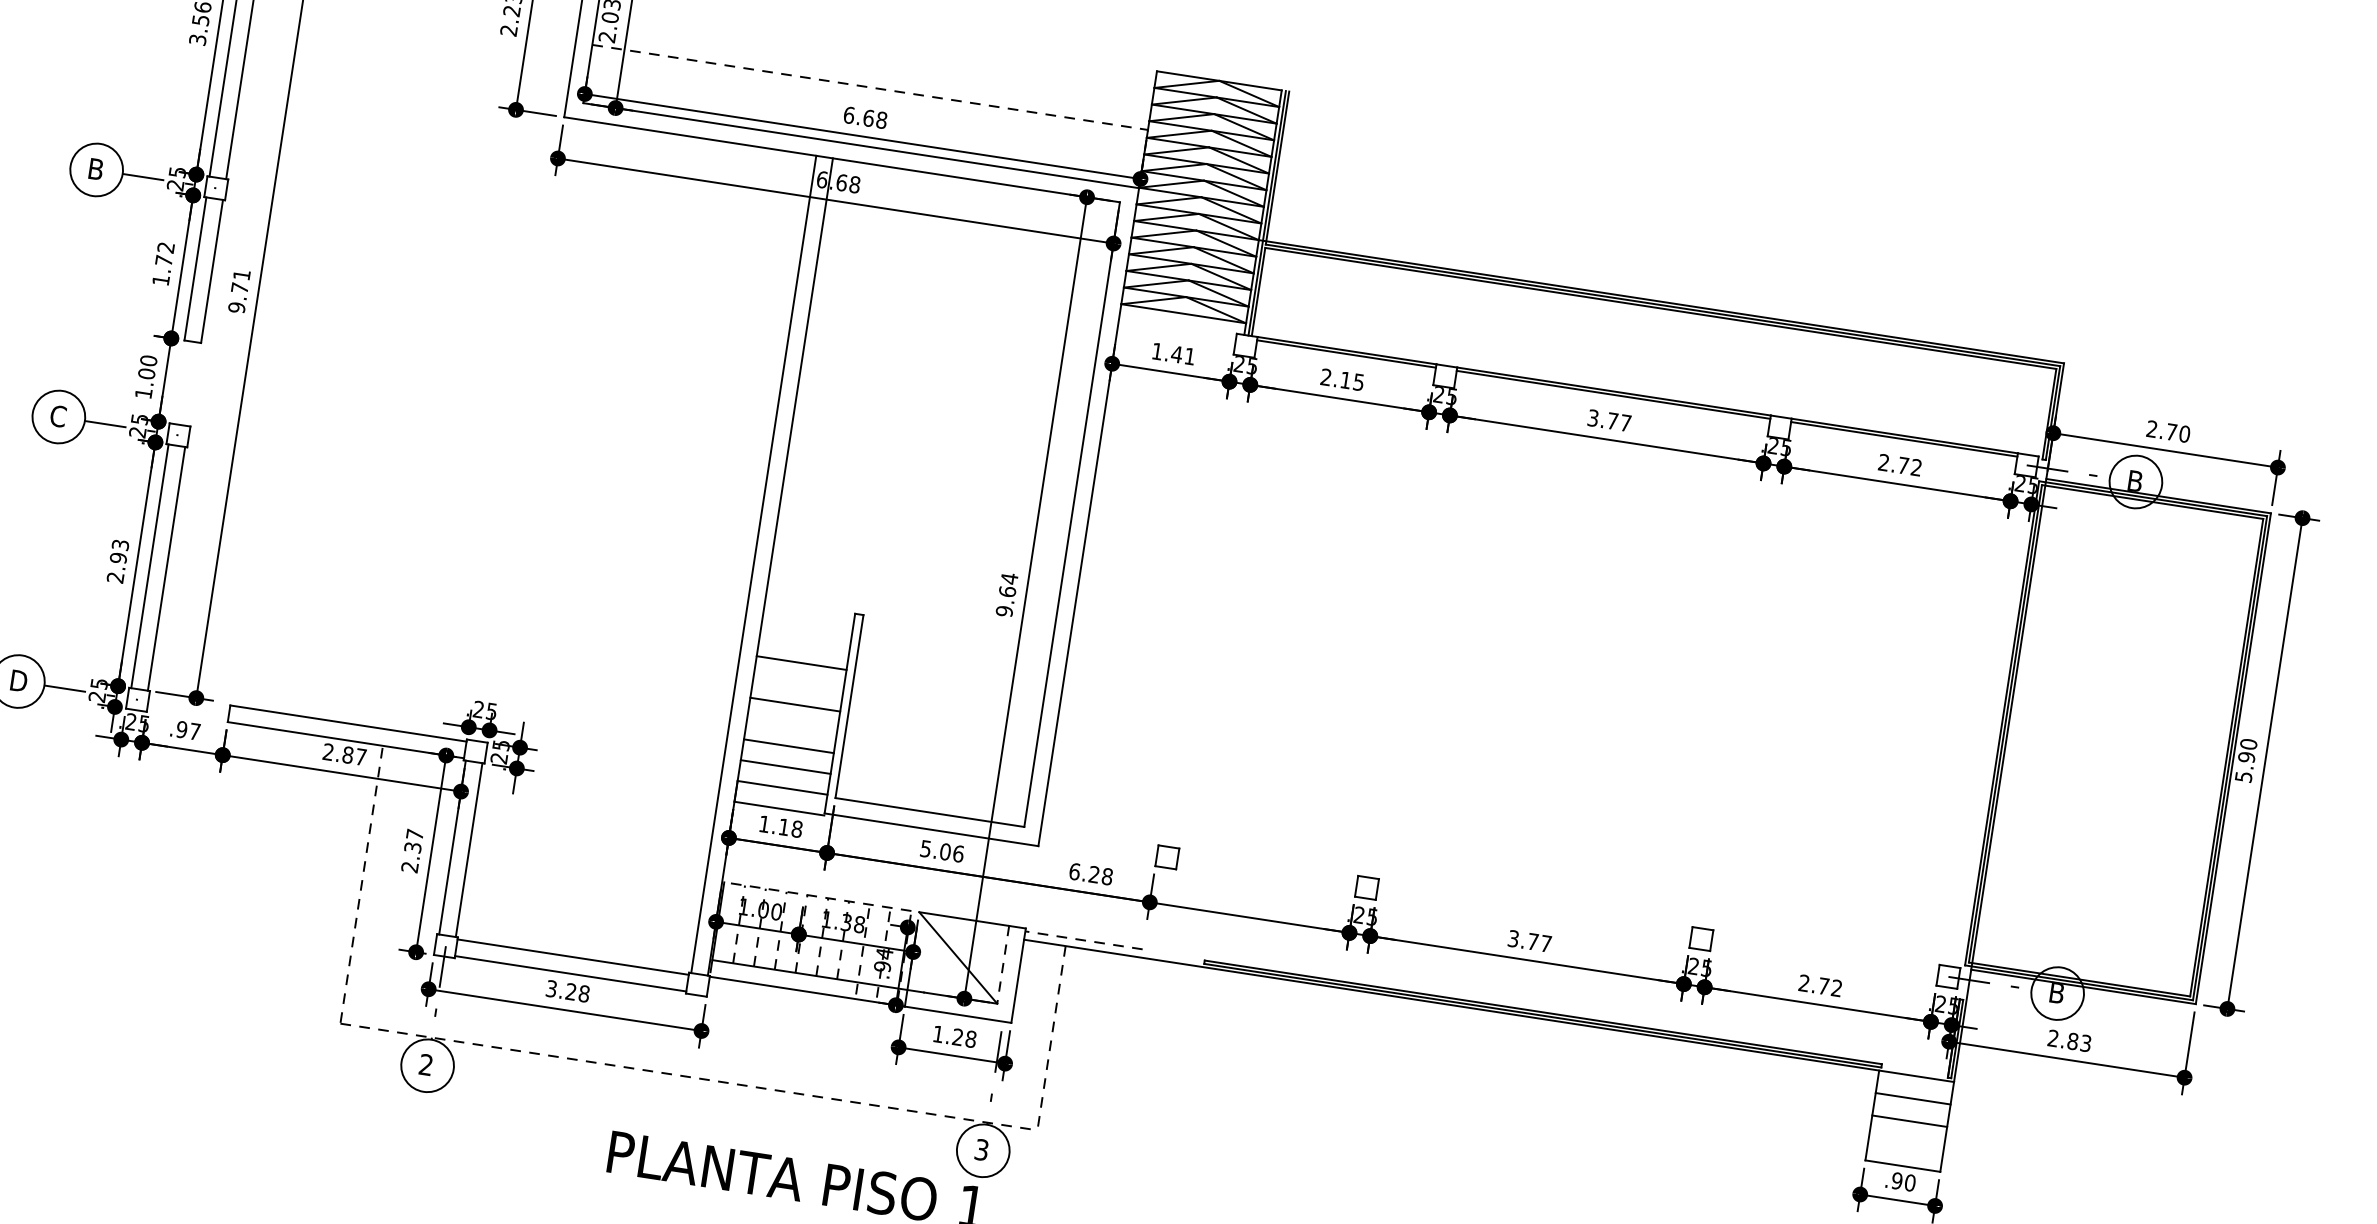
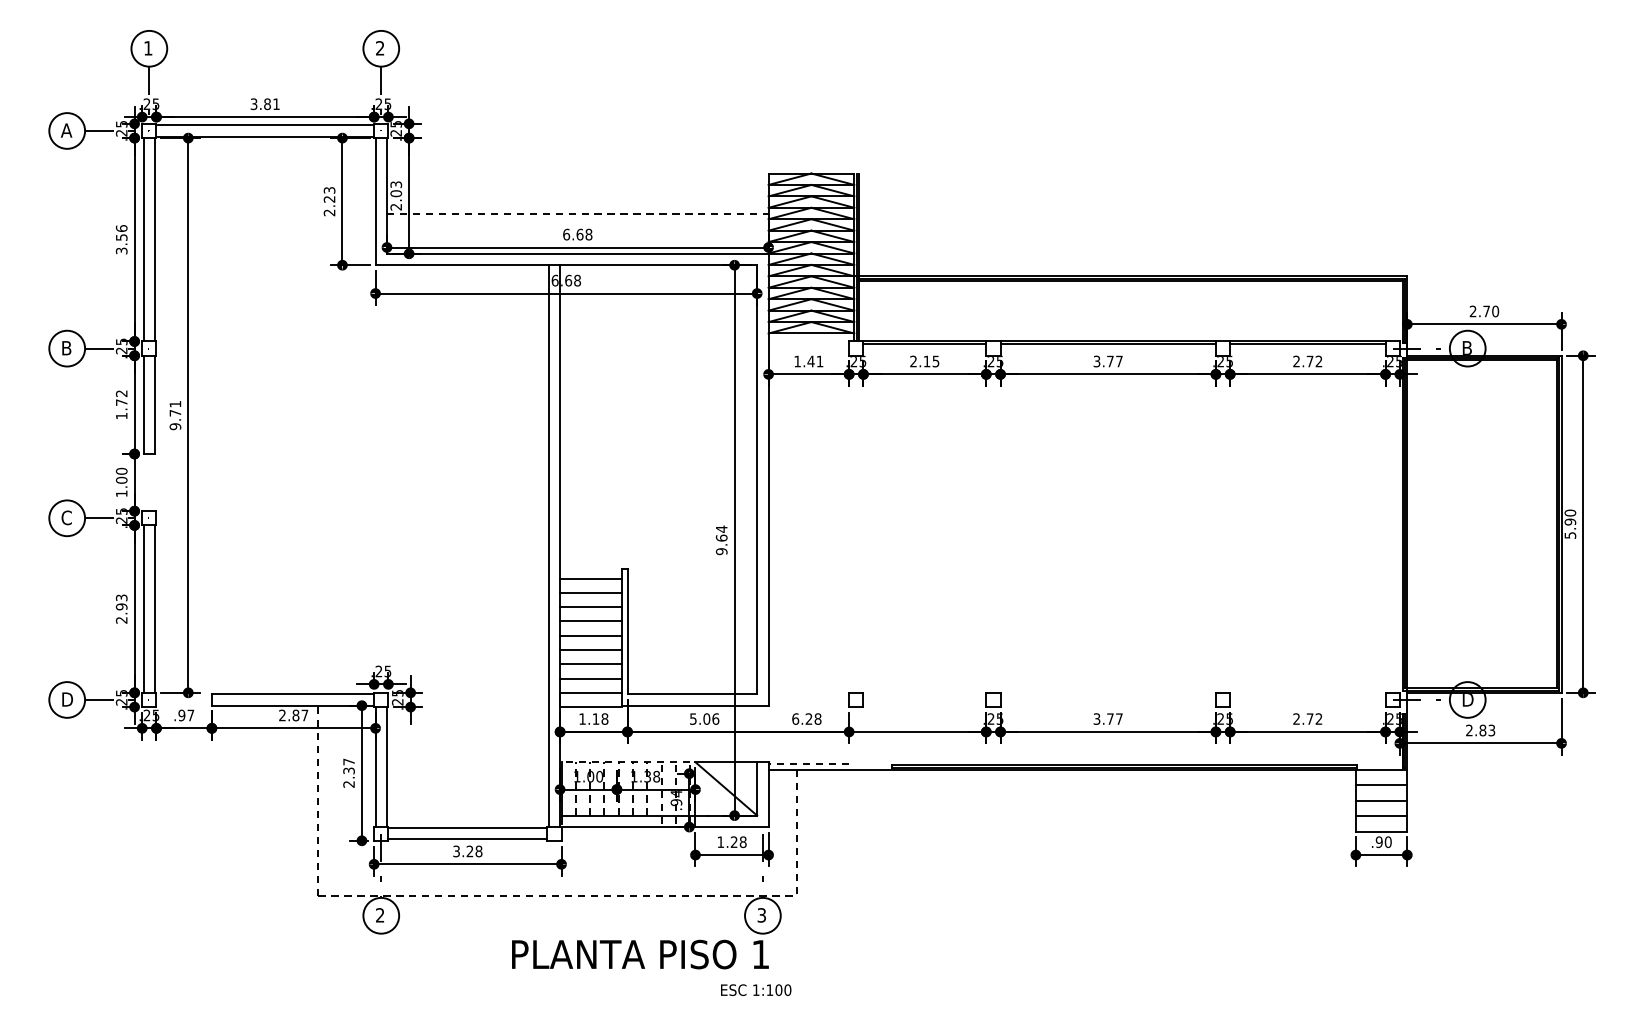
line: (807, 621) -> (590, 578), added
line: (804, 641) -> (590, 592), added
line: (797, 683) -> (590, 621), added
line: (791, 724) -> (590, 649), added
line: (1003, 964) -> (757, 788), dashed -> solid
text: (2058, 994) -> (1468, 700), B -> D
line: (1906, 1144) -> (1381, 816), added

